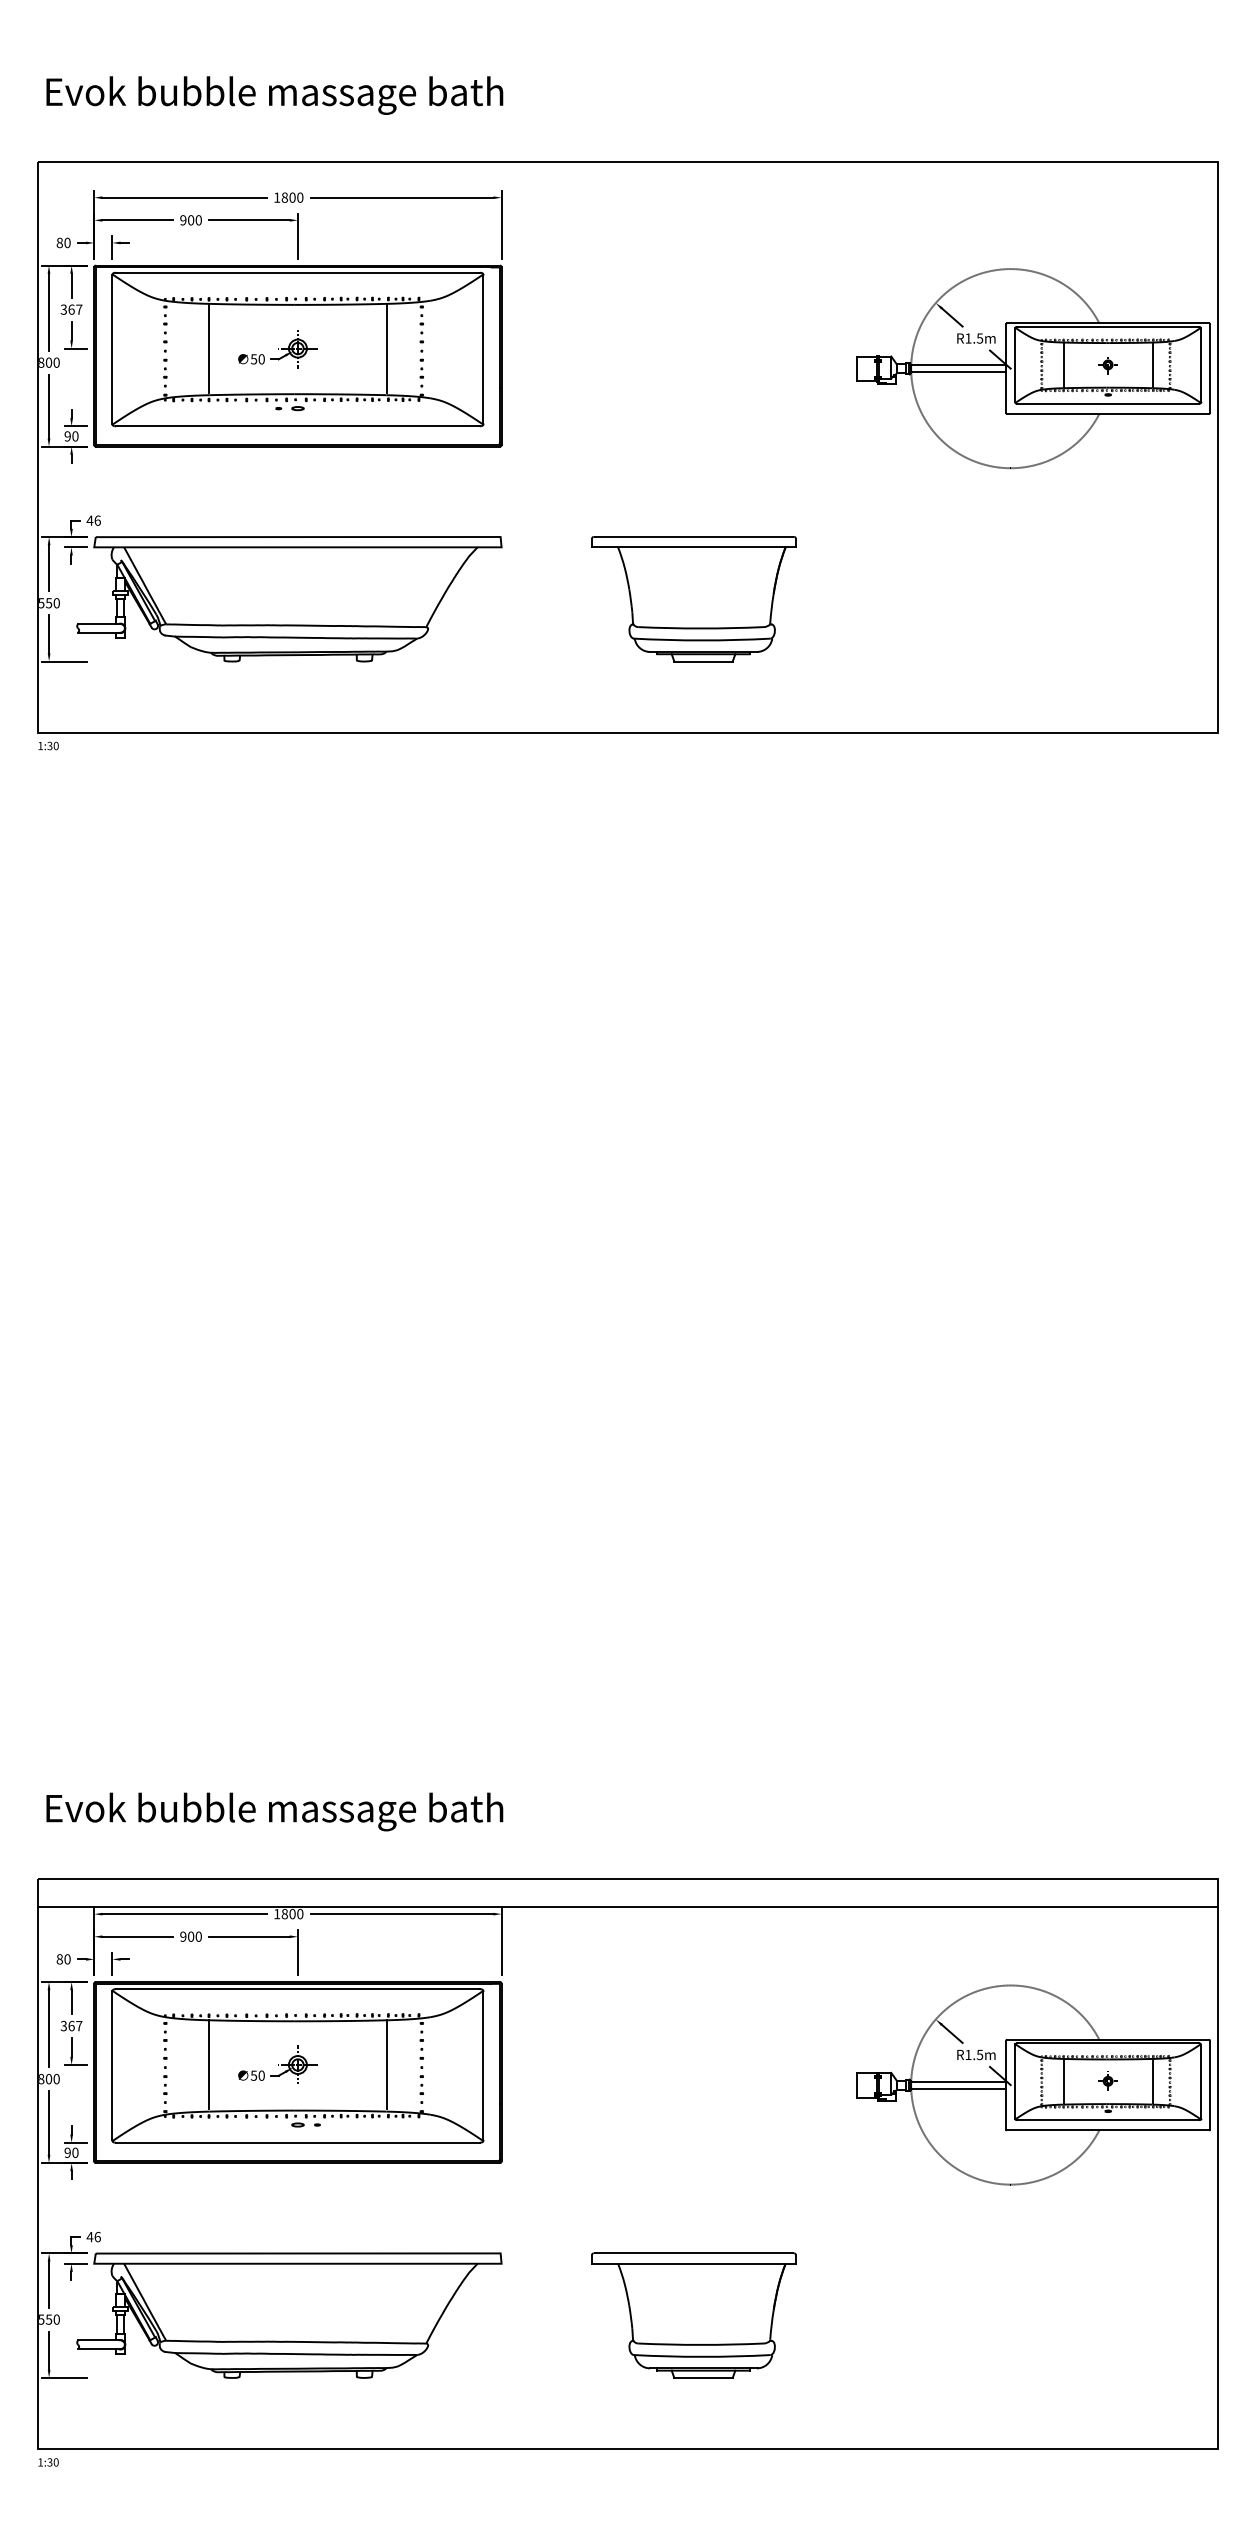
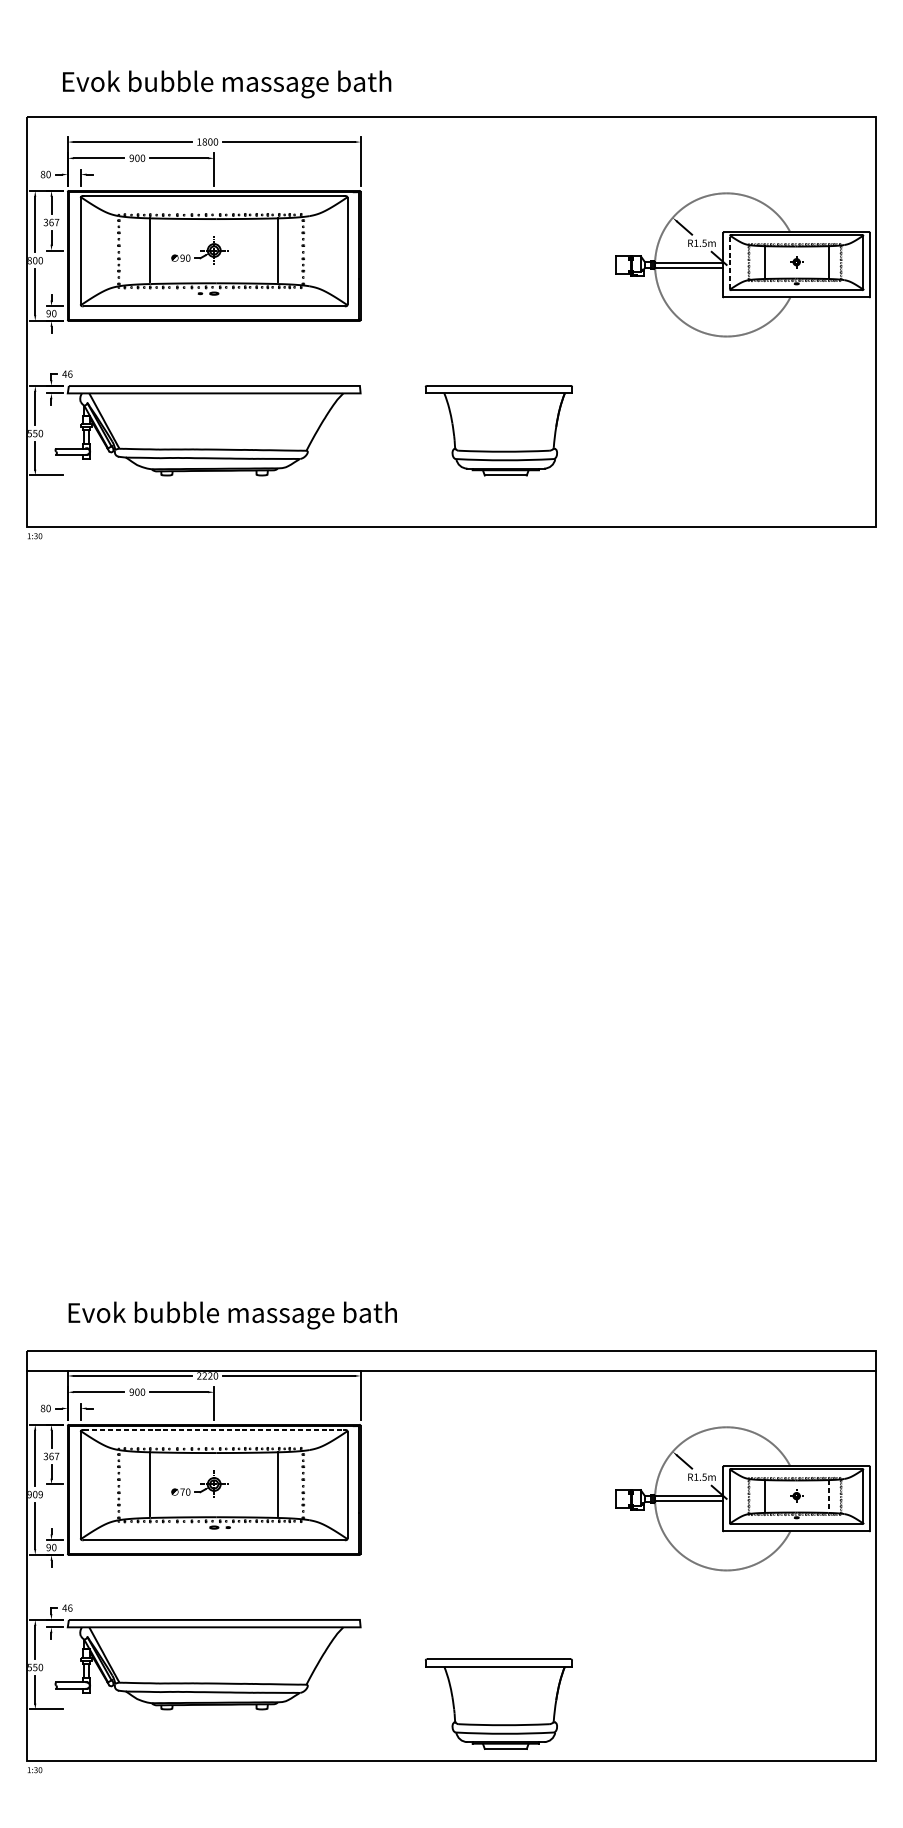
text: (274, 95) -> (226, 84), moved
text: (253, 359) -> (182, 258), 50 -> 90
line: (1015, 364) -> (730, 261), solid -> dashed
text: (274, 1811) -> (232, 1315), moved
text: (284, 1913) -> (204, 1375), 1800 -> 2220
line: (297, 1989) -> (213, 1430), solid -> dashed
text: (253, 2075) -> (182, 1491), 50 -> 70
text: (49, 2079) -> (35, 1494), 800 -> 909
line: (1152, 2081) -> (828, 1496), solid -> dashed
part: (693, 2315) -> (498, 1704), moved

